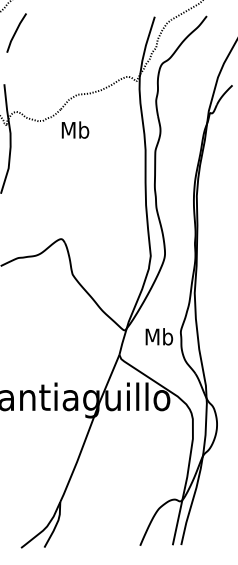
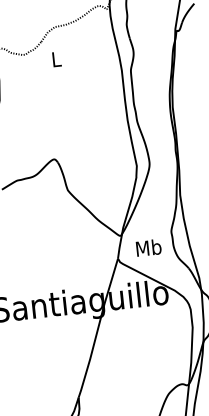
text: (75, 129) -> (56, 58), Mb -> L
text: (159, 336) -> (148, 247), moved

